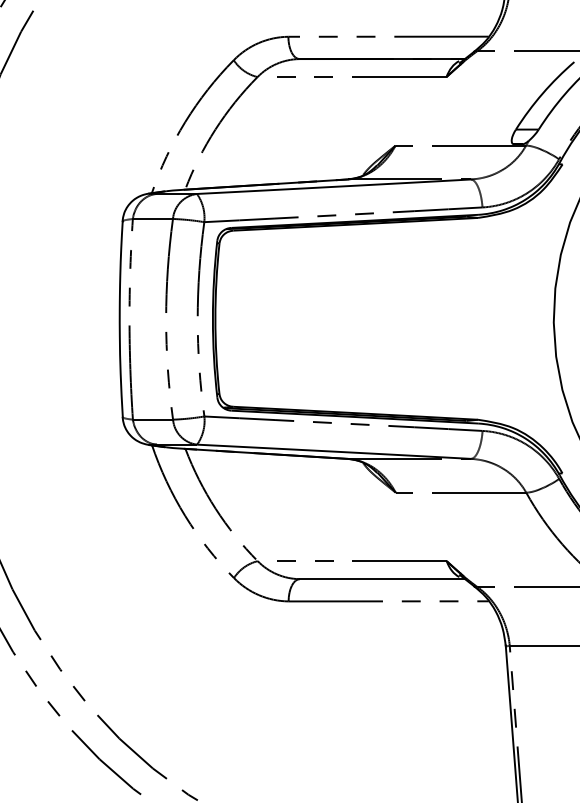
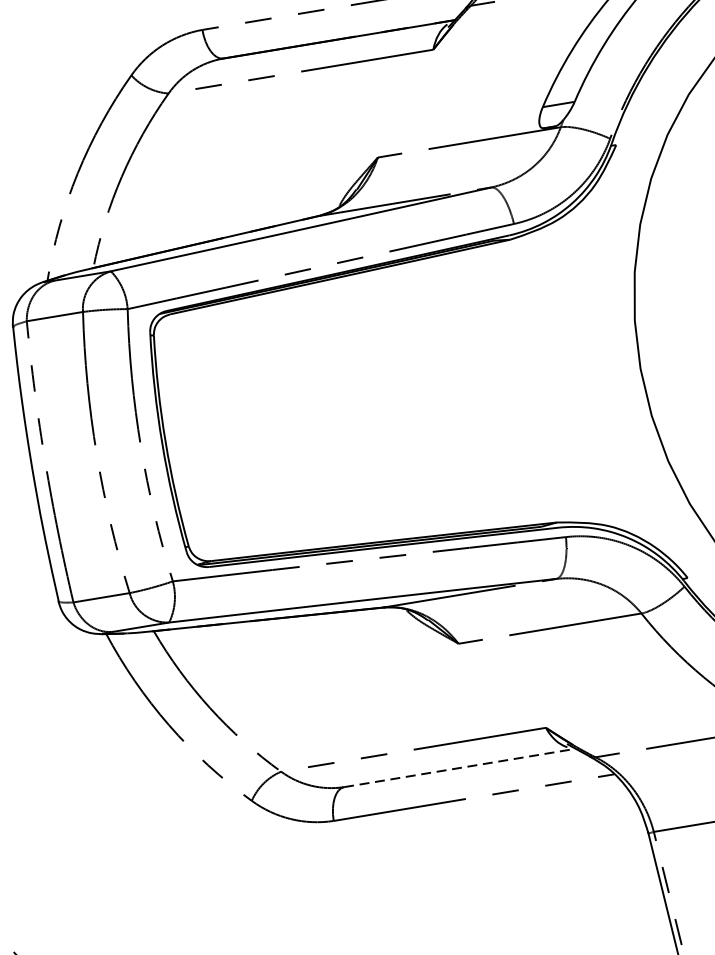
line: (382, 579) -> (460, 768), solid -> dashed

